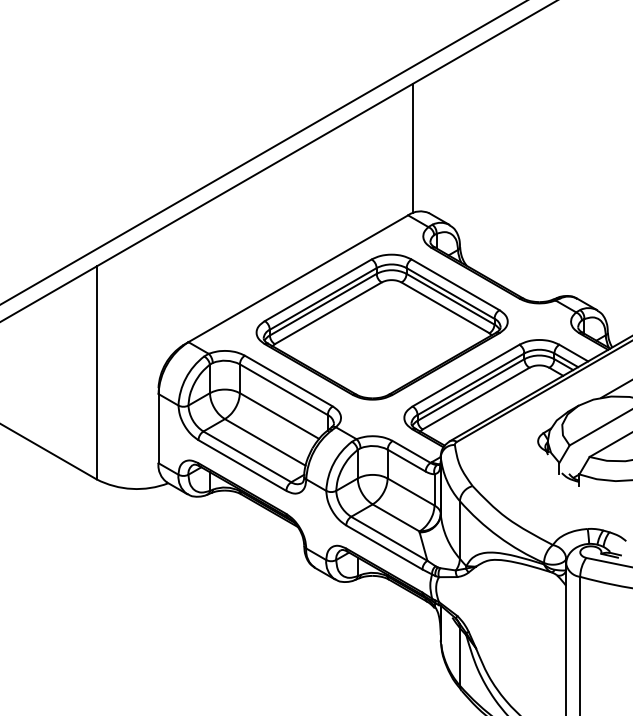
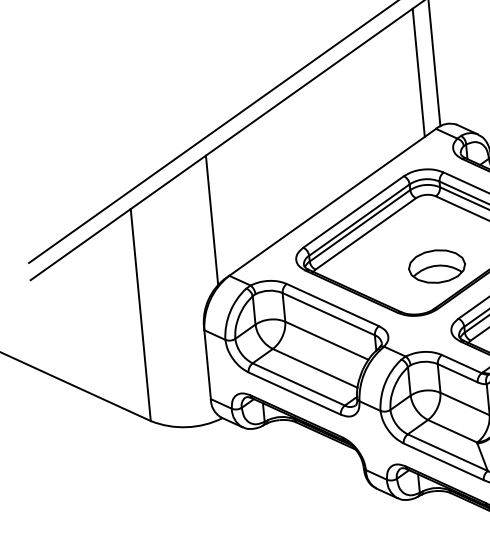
line: (396, 157) -> (419, 72), added
line: (176, 285) -> (212, 220), added
part: (396, 352) -> (437, 266), added

